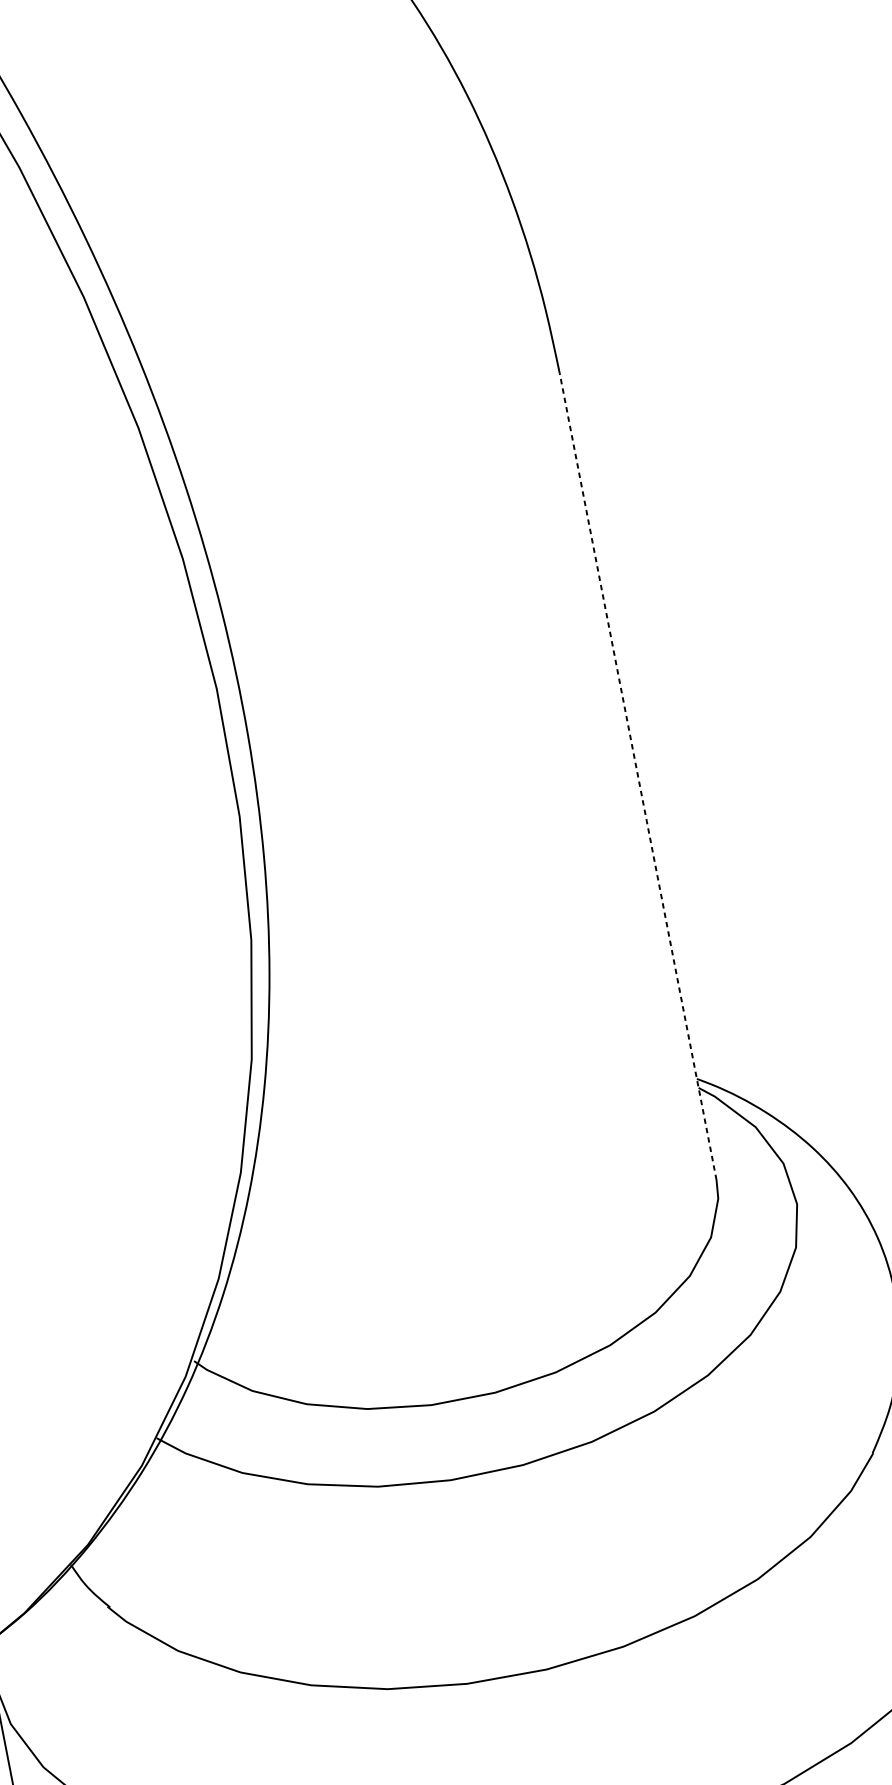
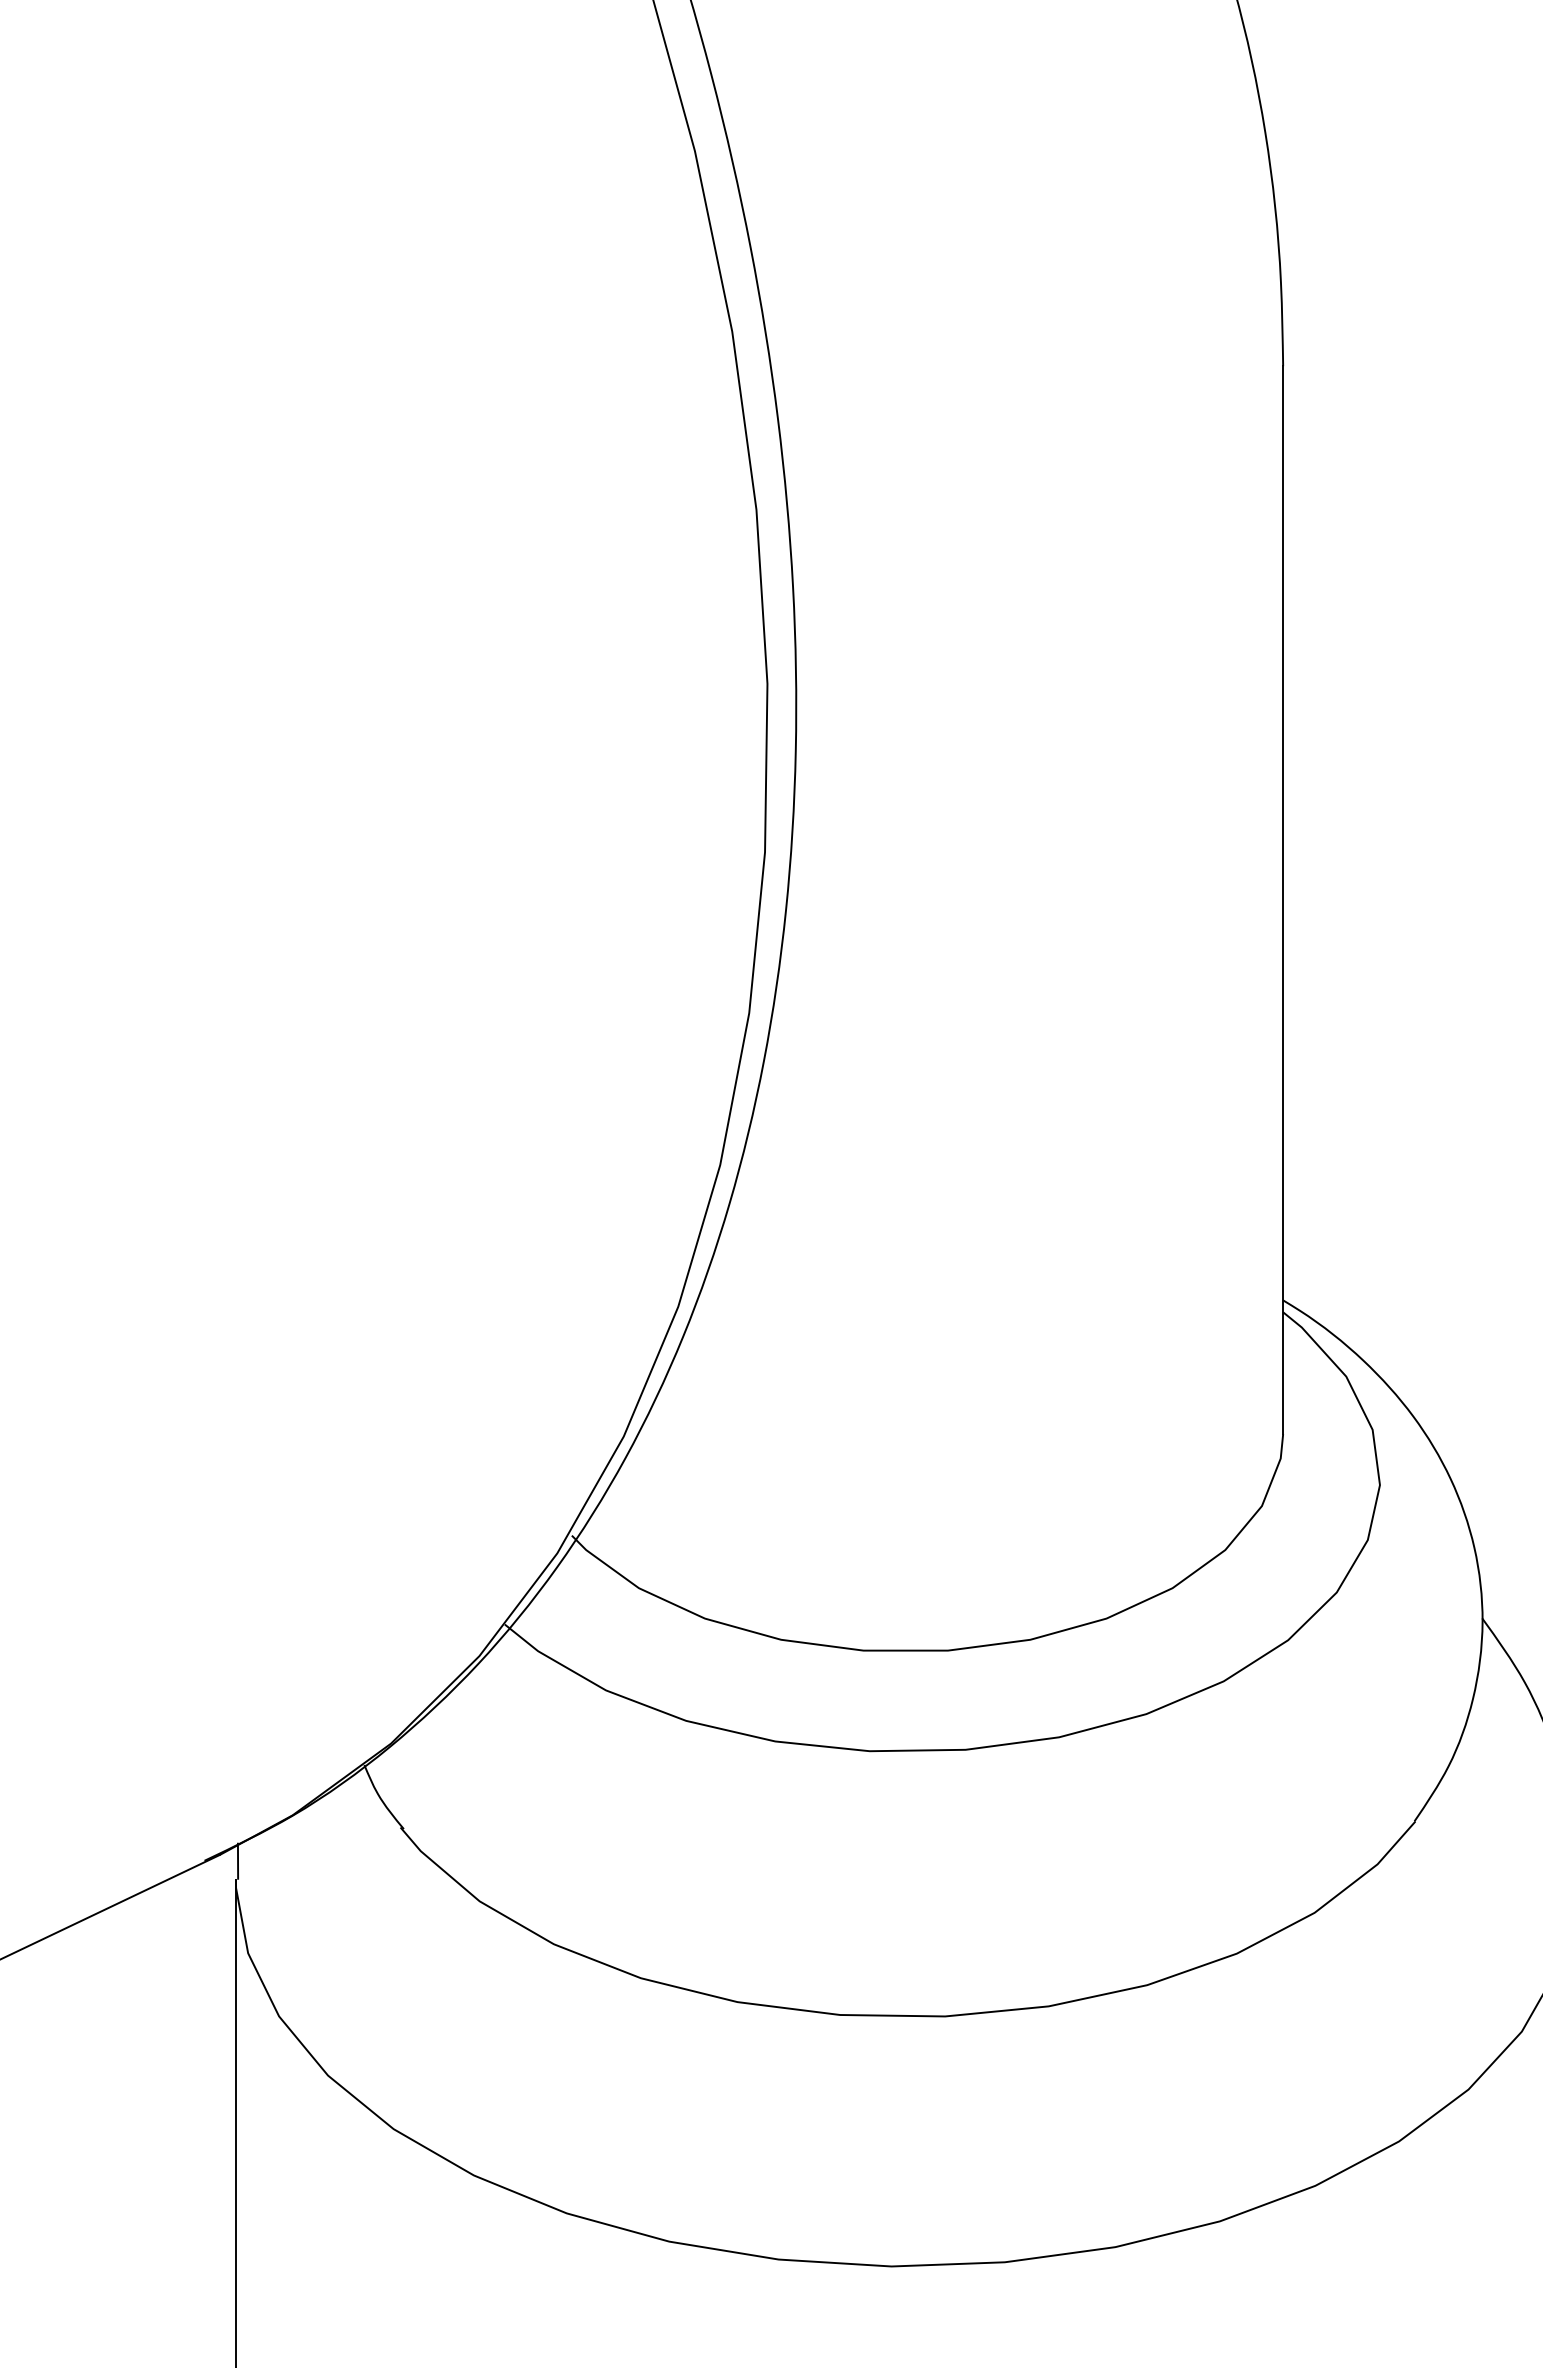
line: (638, 776) -> (1283, 900), dashed -> solid

